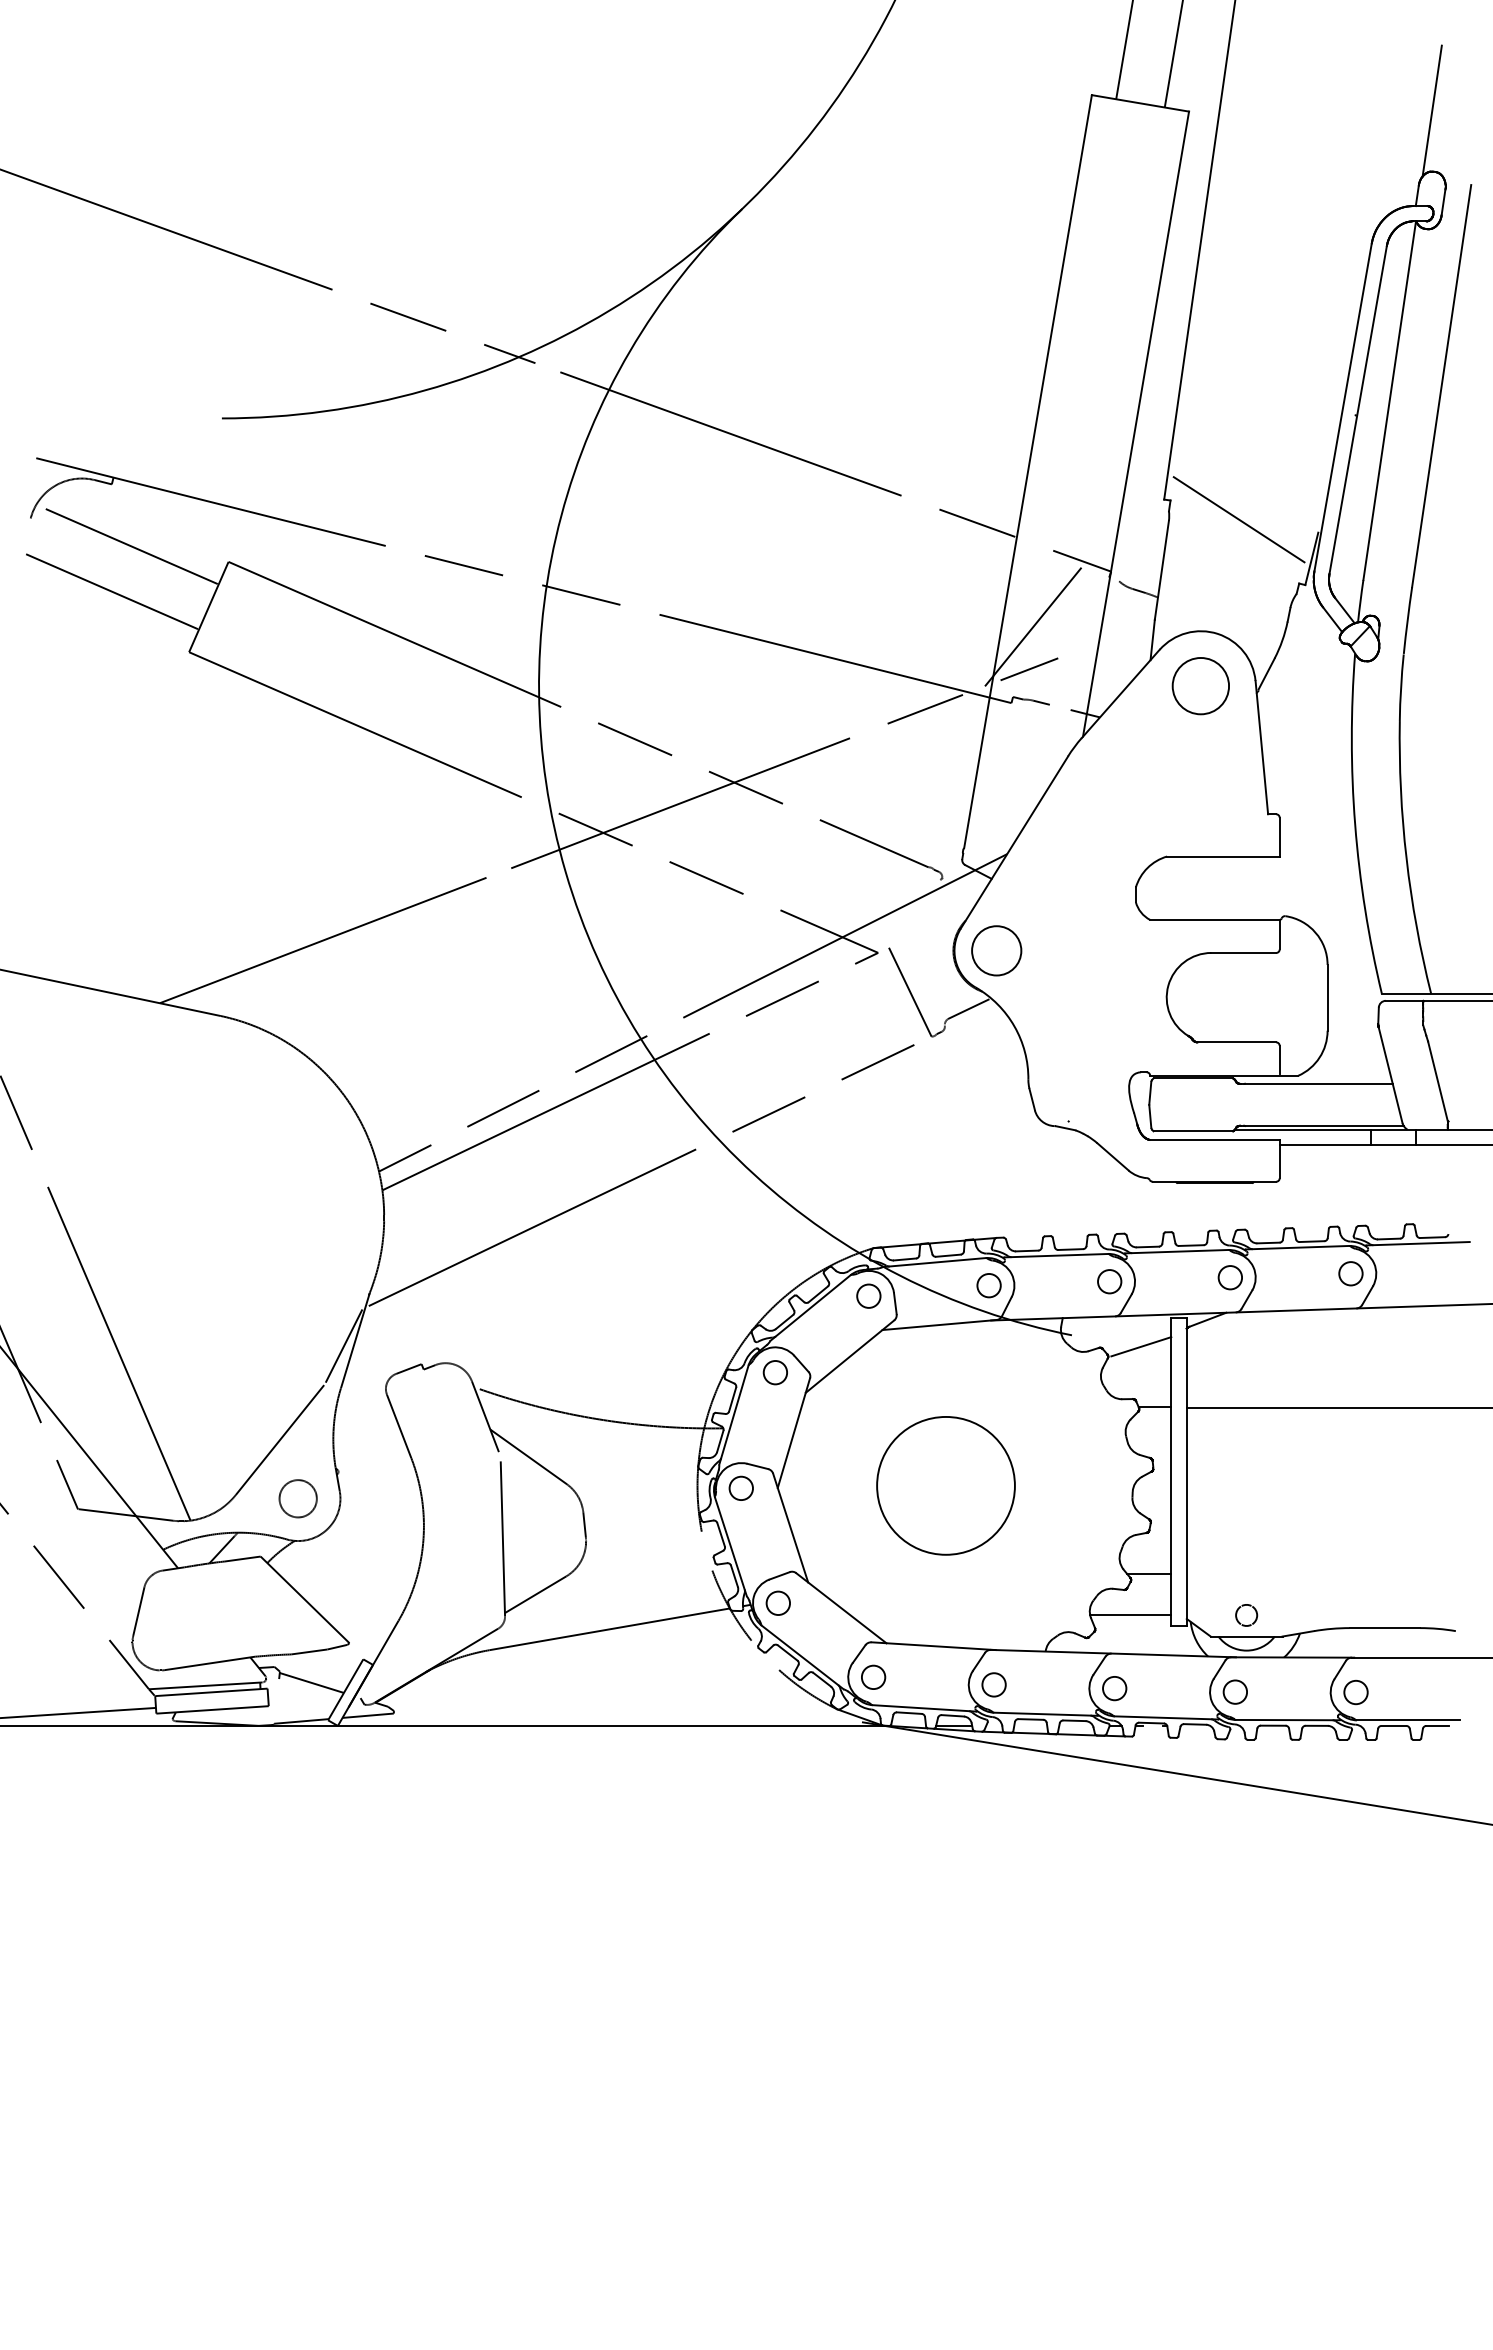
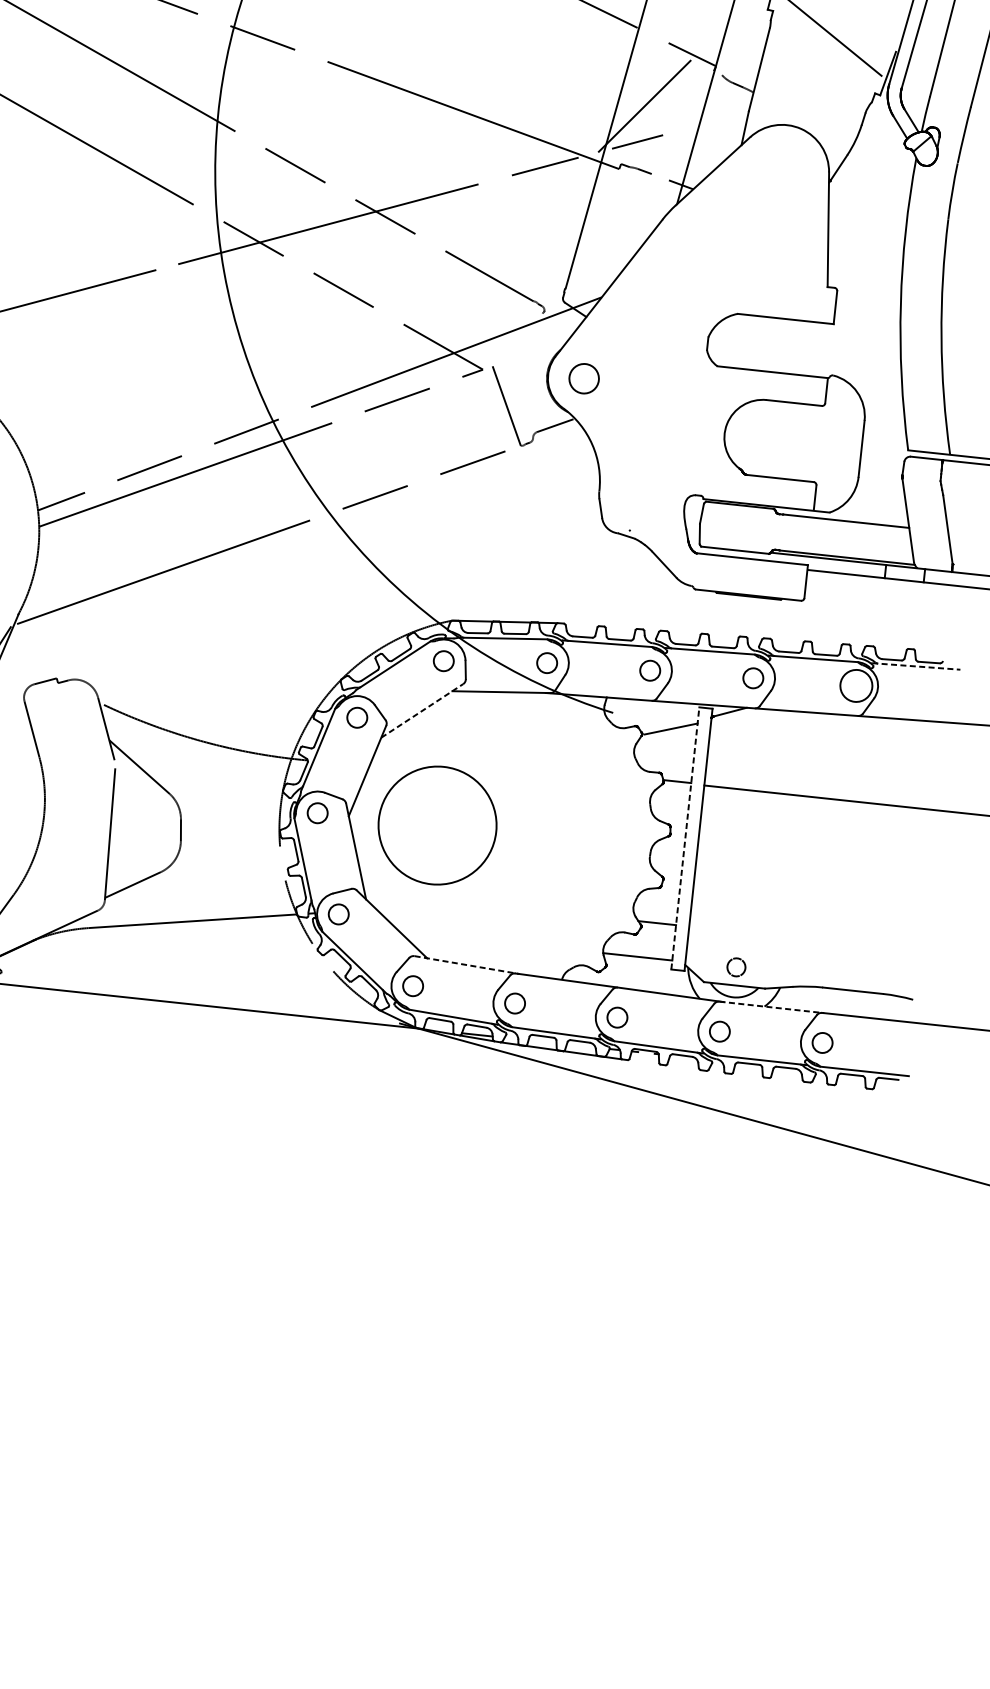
circle: (1200, 686) -> (781, 172), removed
circle: (996, 950) -> (583, 378), size x0.7
line: (1418, 1243) -> (916, 666), solid -> dashed
circle: (1350, 1273) -> (856, 685), size x1.6
line: (850, 1356) -> (422, 710), solid -> dashed
line: (1171, 1472) -> (685, 838), solid -> dashed
circle: (945, 1485) -> (437, 825), moved
line: (934, 1646) -> (467, 965), solid -> dashed
line: (1293, 1657) -> (772, 1007), solid -> dashed

